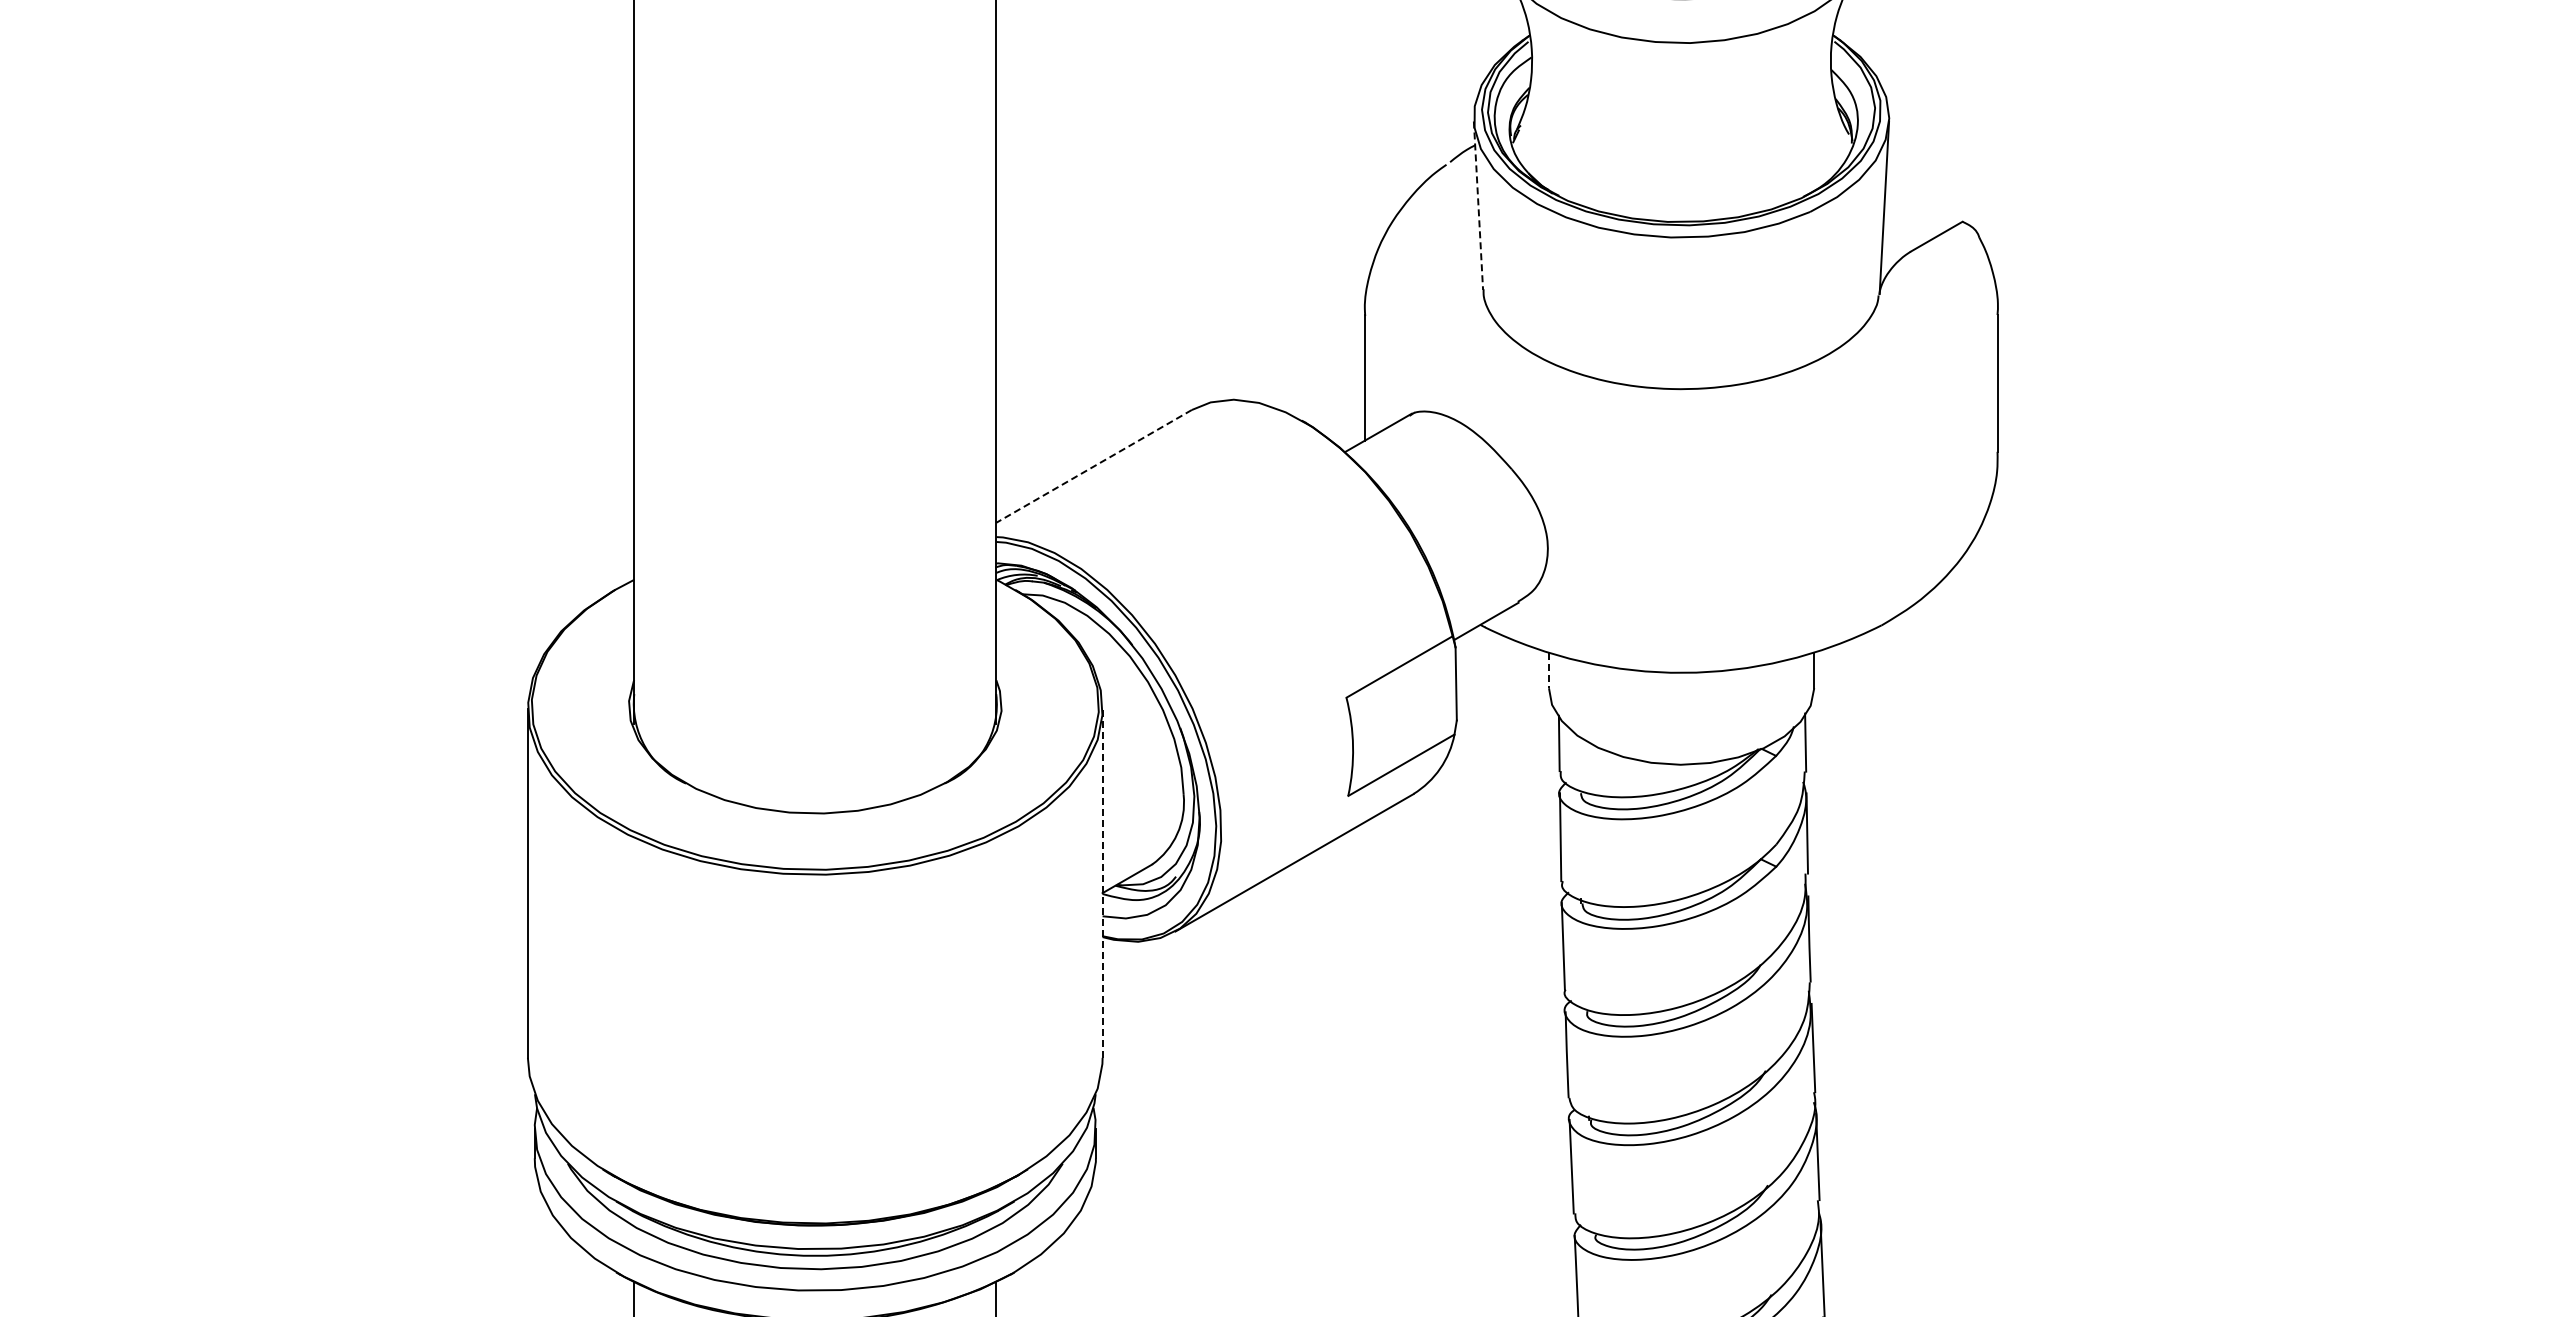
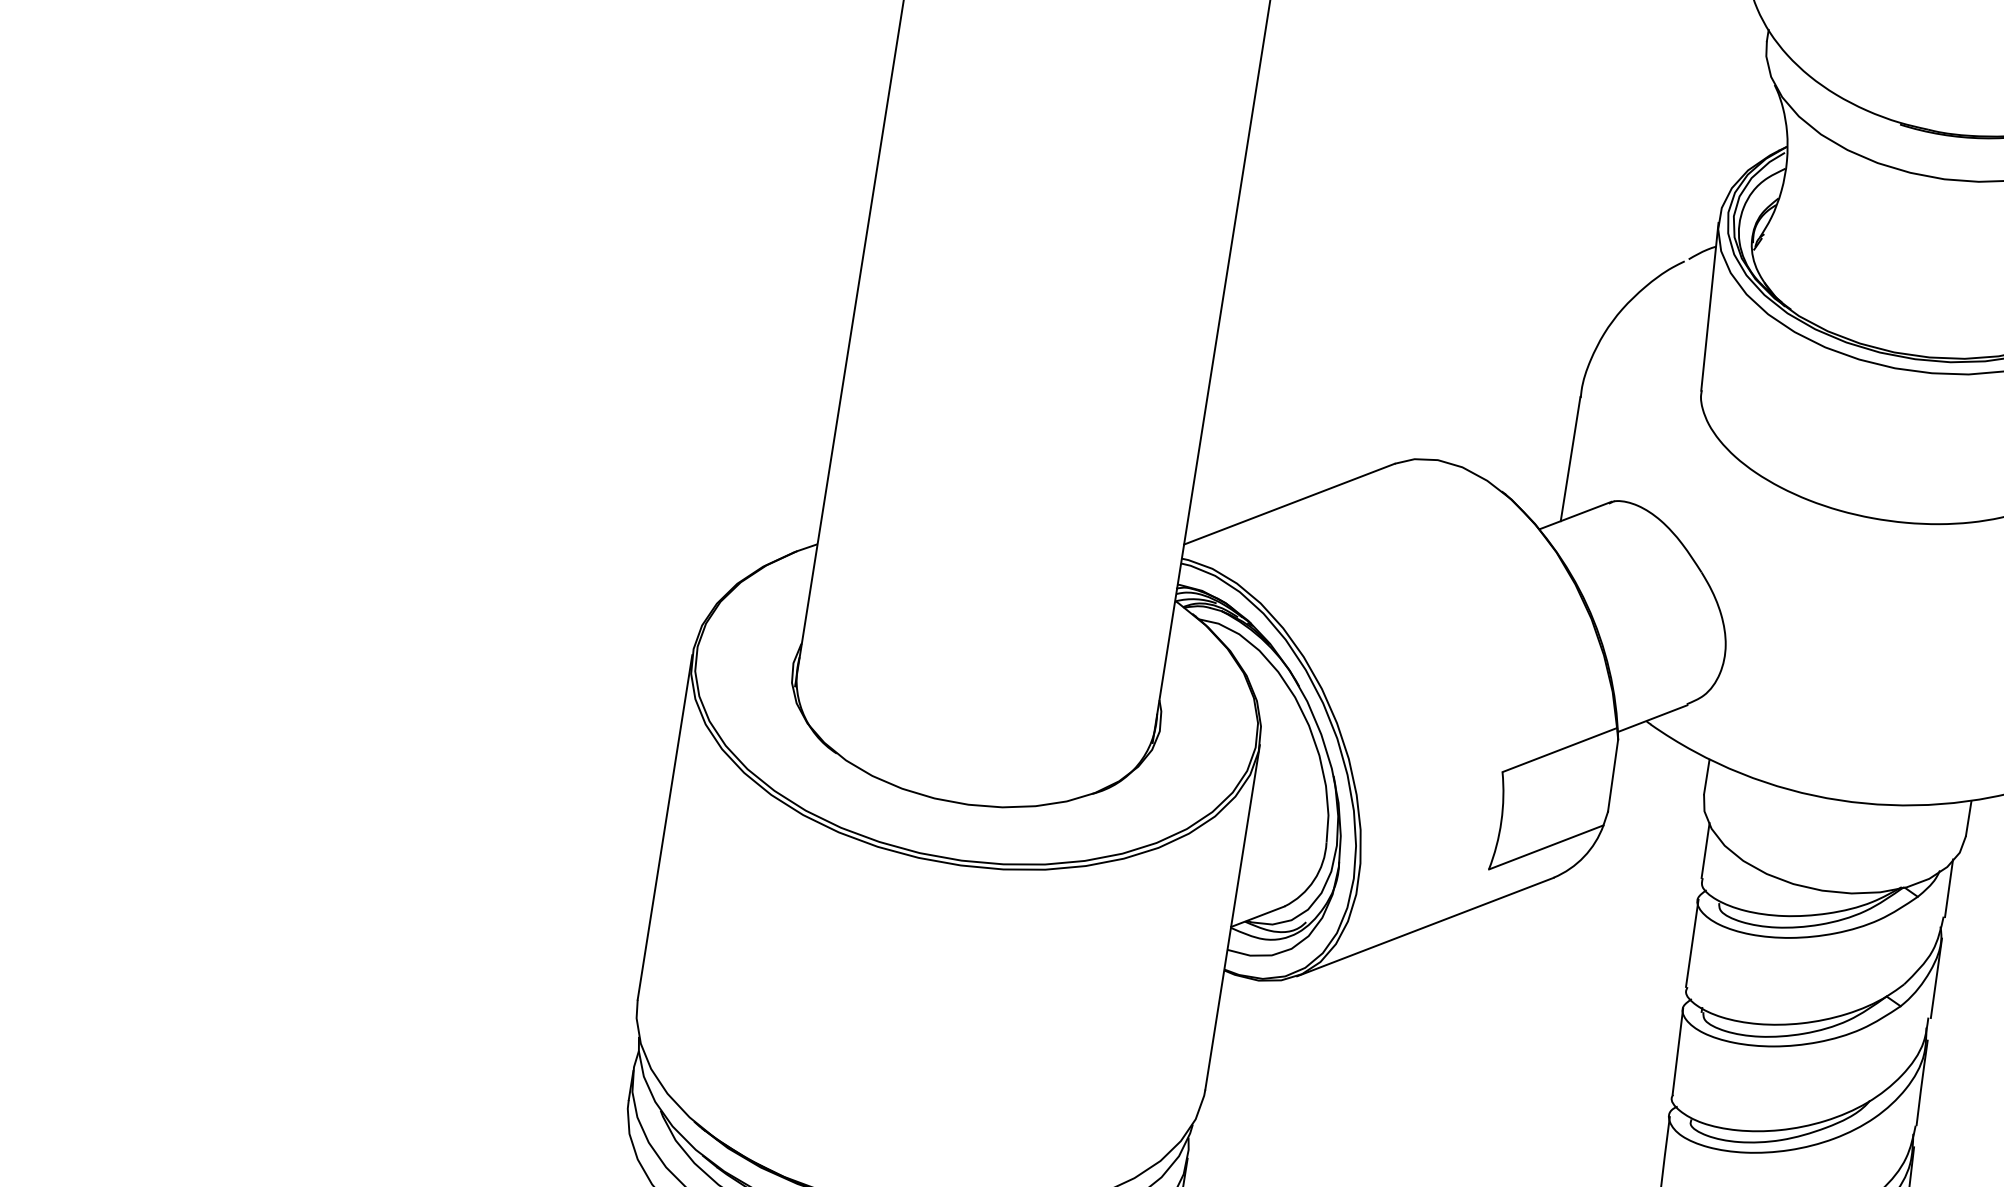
line: (1478, 206) -> (1709, 307), dashed -> solid
line: (1094, 466) -> (1289, 504), dashed -> solid
line: (1548, 670) -> (1706, 776), dashed -> solid
line: (1102, 882) -> (1232, 916), dashed -> solid

